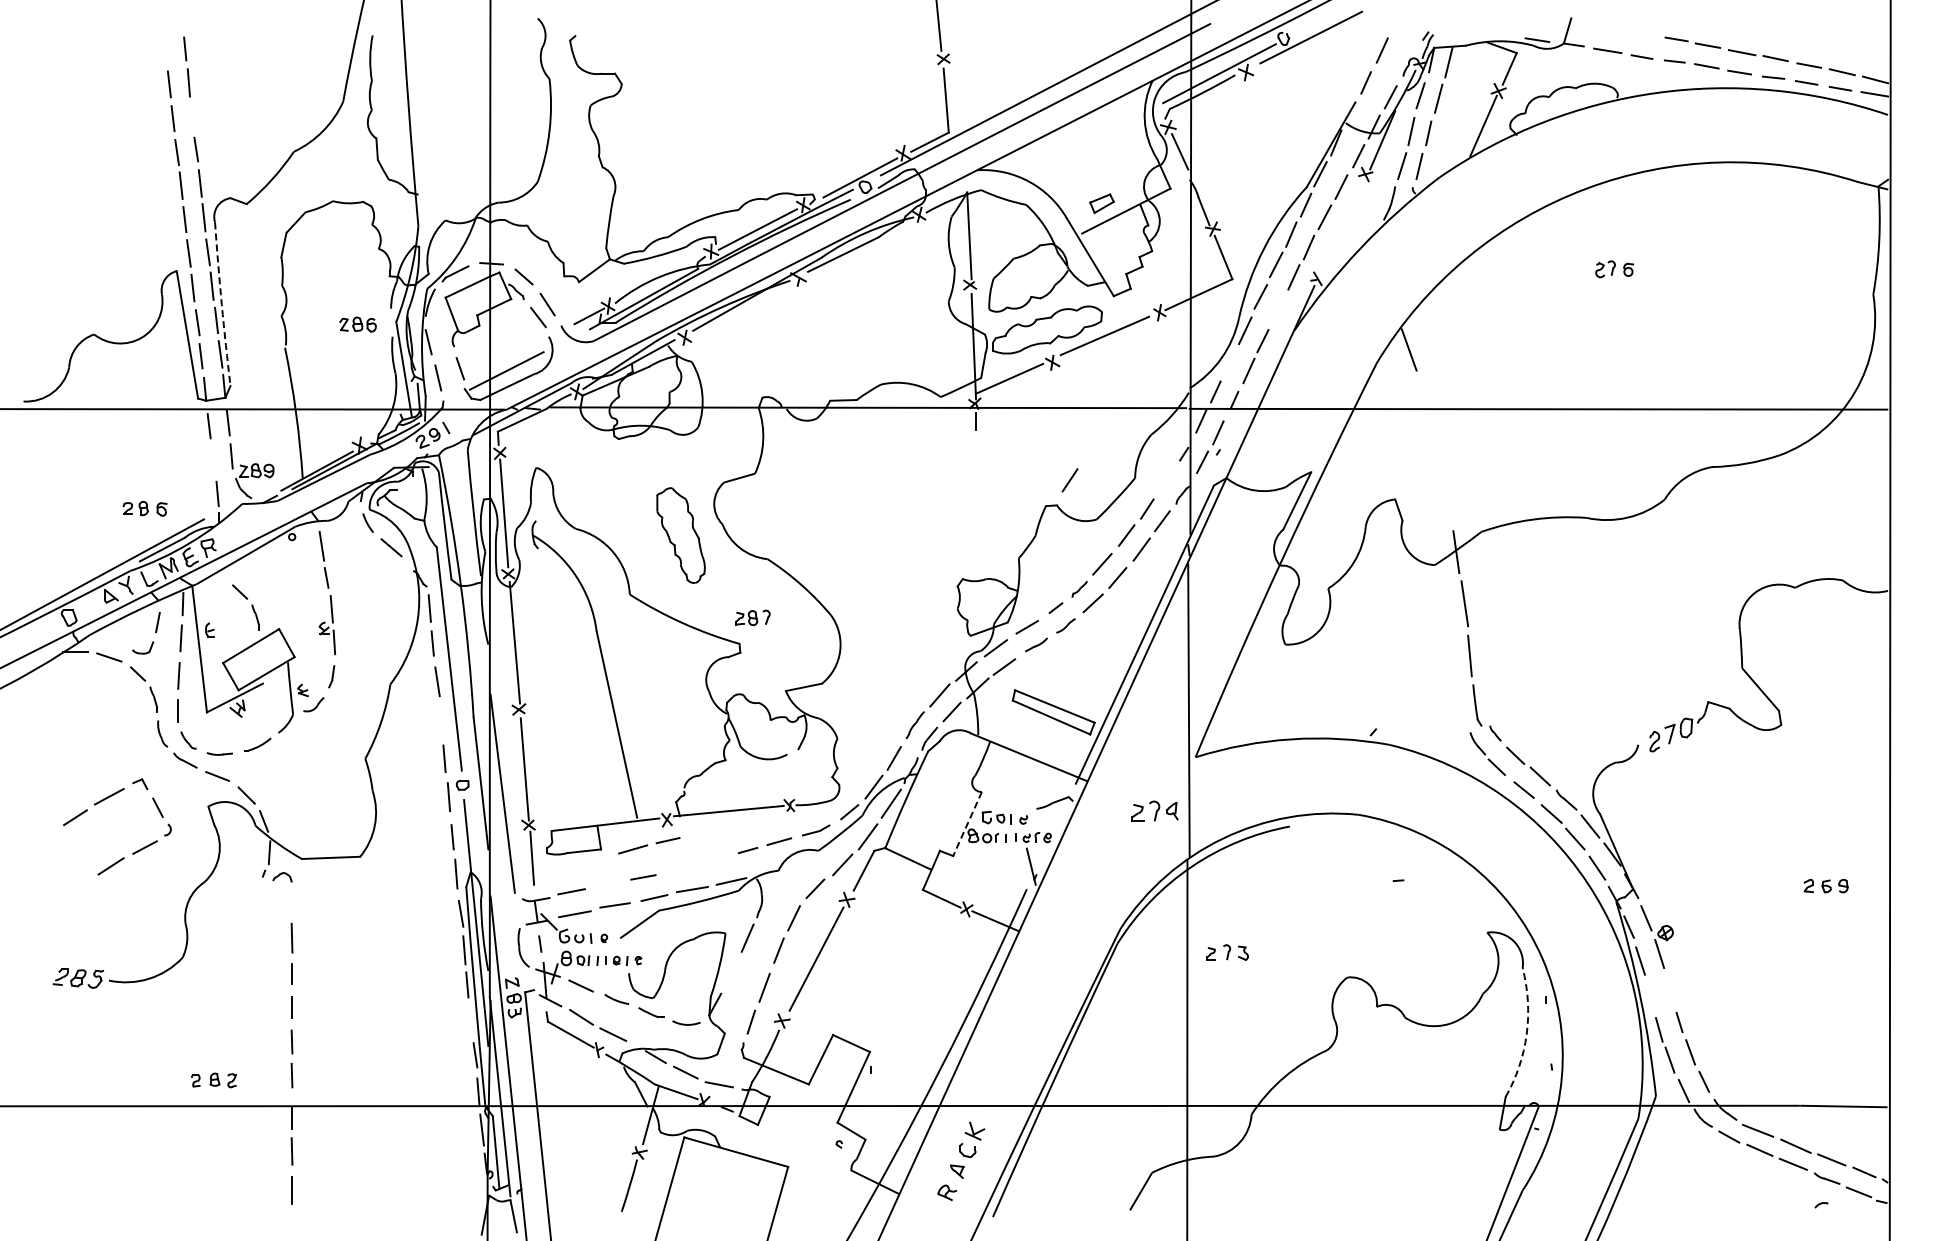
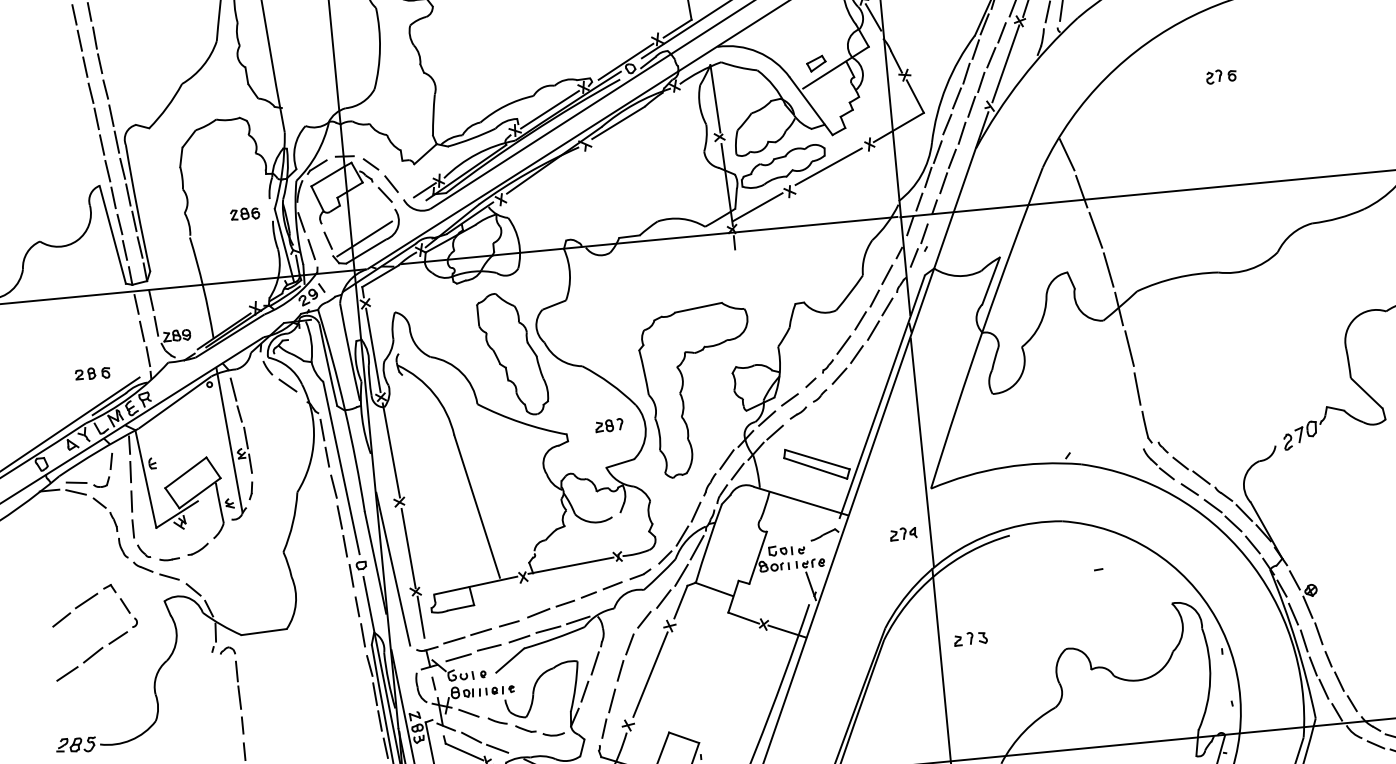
line: (165, 50) -> (74, 14), added
line: (191, 115) -> (99, 63), added
line: (1342, 226) -> (1005, 63), added
arc: (221, 304) -> (137, 208), dashed -> solid
line: (1277, 309) -> (961, 133), added
line: (1230, 361) -> (928, 177), added
line: (1423, 398) -> (1081, 191), added
line: (1436, 449) -> (1095, 230), added
line: (212, 460) -> (141, 330), added
line: (1069, 480) -> (886, 274), moved
line: (1447, 501) -> (1108, 270), added
part: (680, 535) -> (512, 354), size x1.67
part: (893, 597) -> (683, 386), added
part: (251, 606) -> (183, 441), removed
line: (310, 609) -> (229, 439), added
part: (752, 617) -> (609, 425), moved
line: (110, 644) -> (76, 482), added
line: (440, 721) -> (339, 517), added
part: (1155, 810) -> (903, 533), size x0.71
line: (967, 824) -> (758, 558), dashed -> solid
part: (649, 845) -> (551, 608), moved
line: (606, 883) -> (480, 631), added
line: (75, 886) -> (66, 673), added
line: (291, 904) -> (236, 671), added
line: (730, 972) -> (584, 691), added
line: (1670, 988) -> (1318, 633), added
line: (1650, 996) -> (1303, 641), added
line: (470, 1019) -> (385, 747), added
arc: (1526, 1034) -> (1210, 680), dashed -> solid

